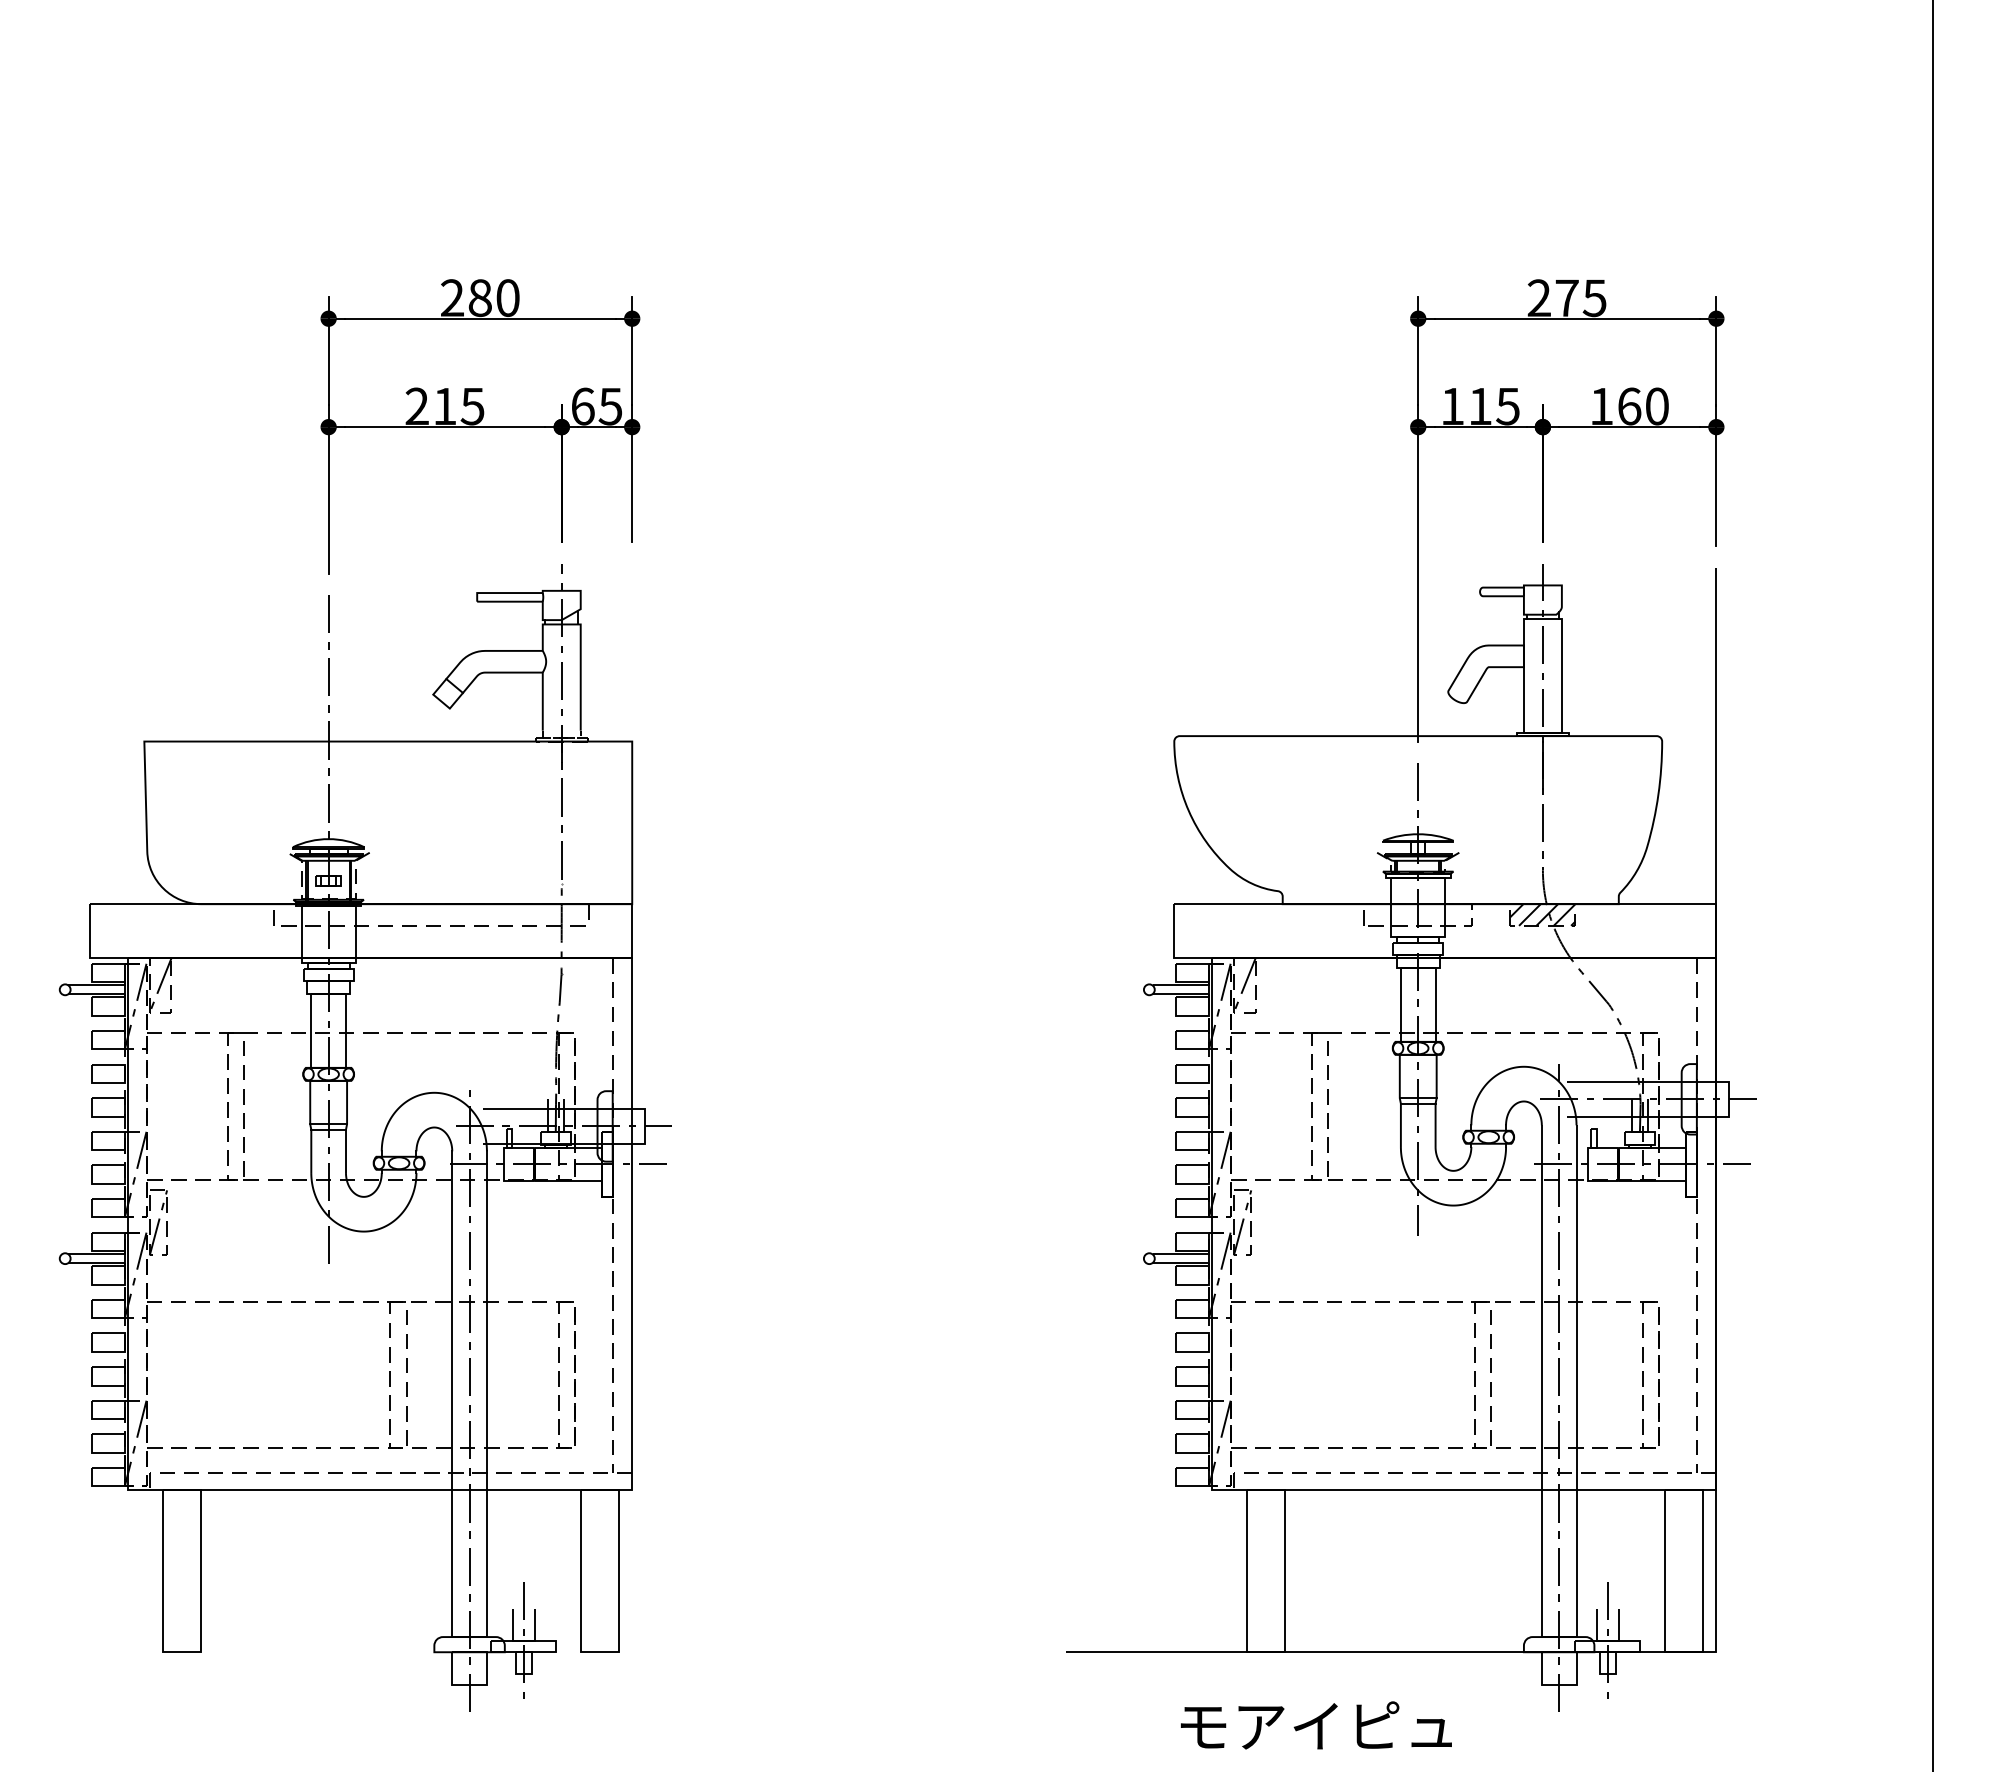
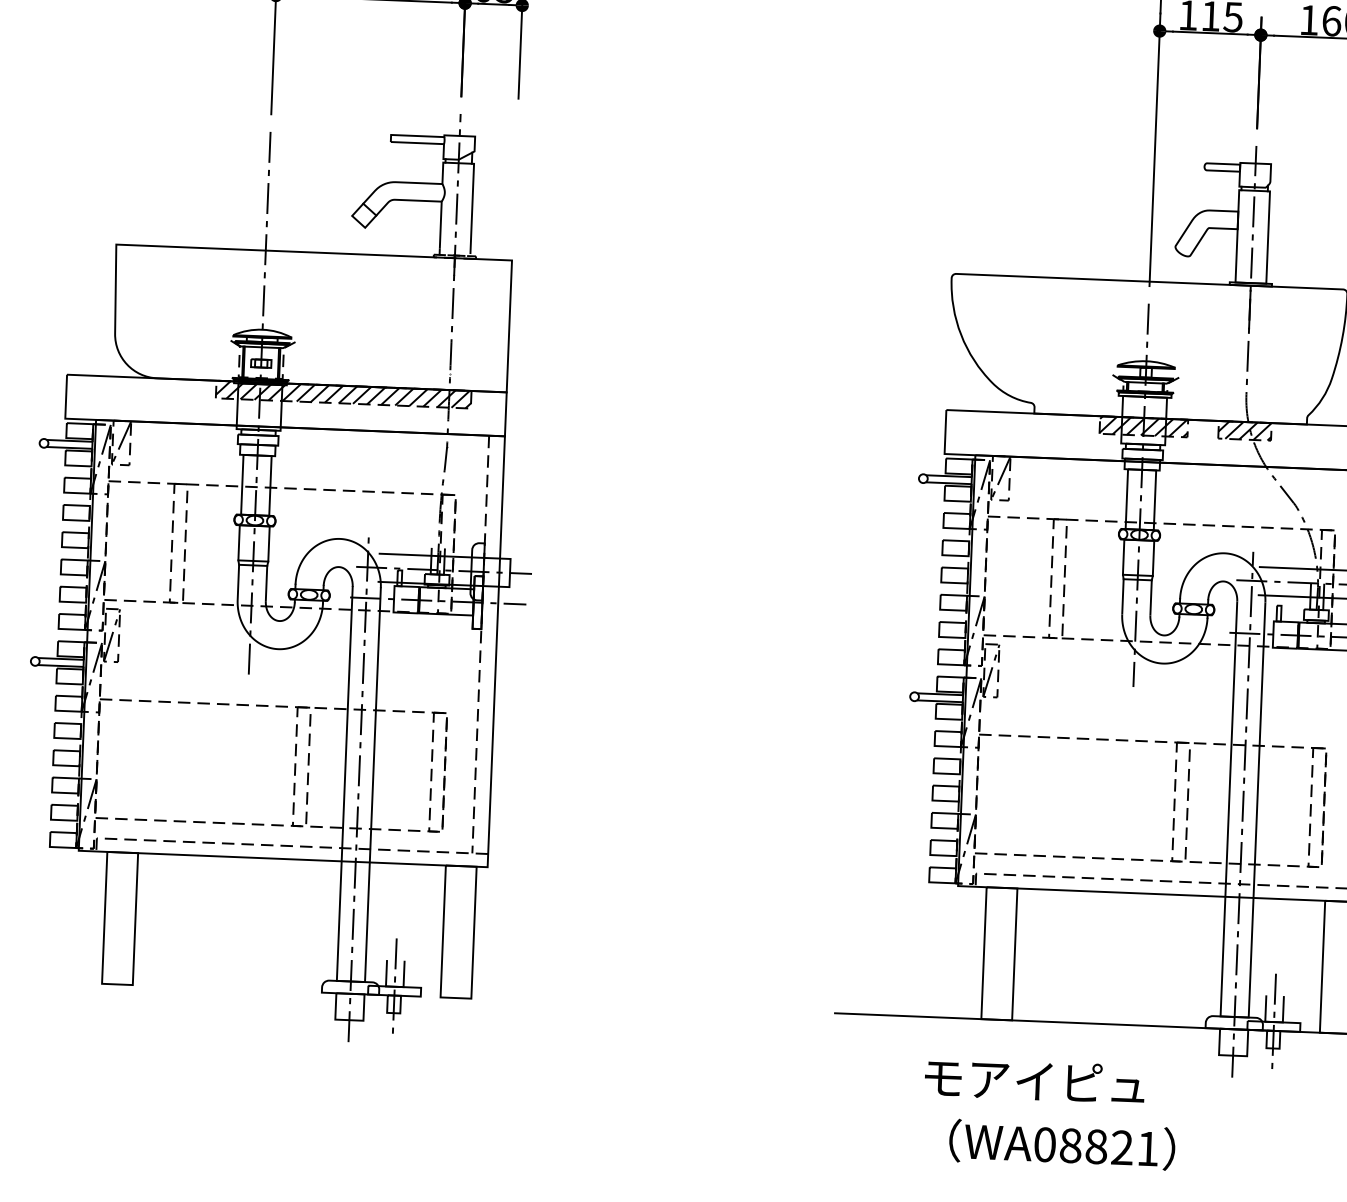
hatch: (431, 914) -> (343, 394), added
hatch: (1418, 914) -> (1144, 426), added

